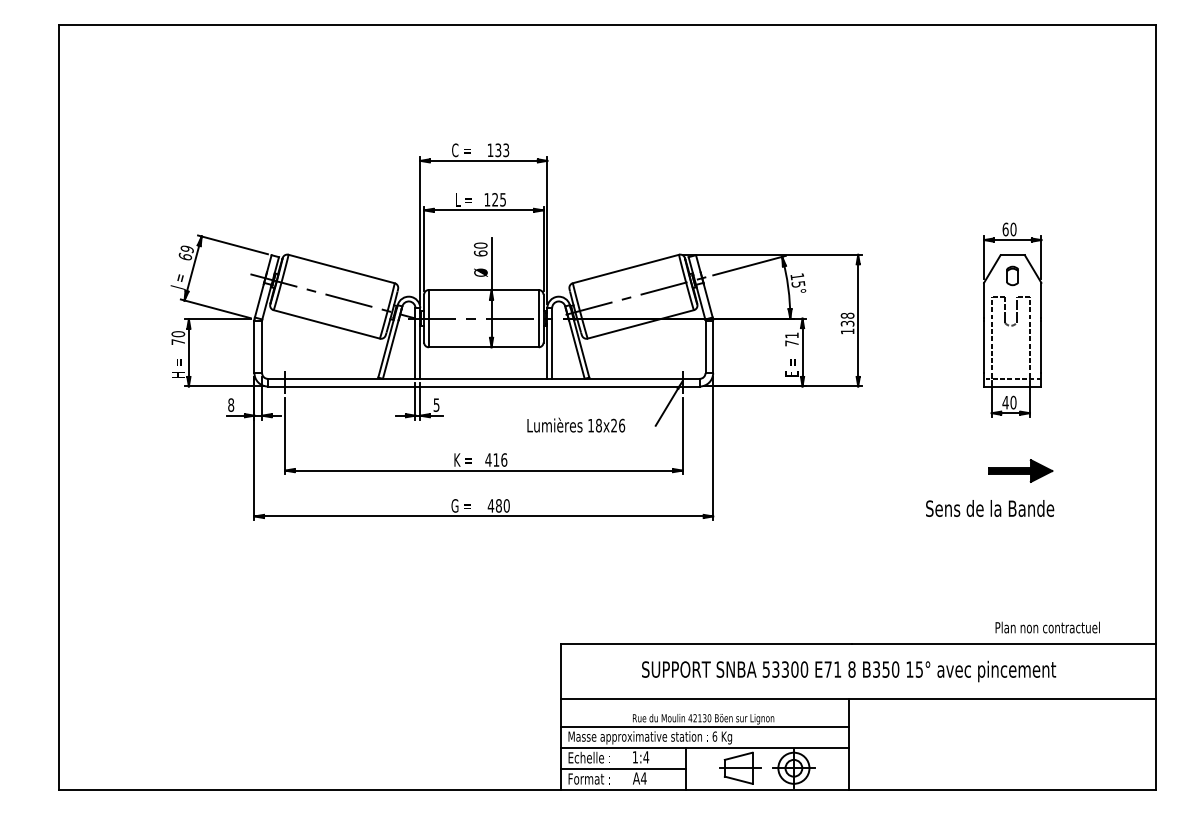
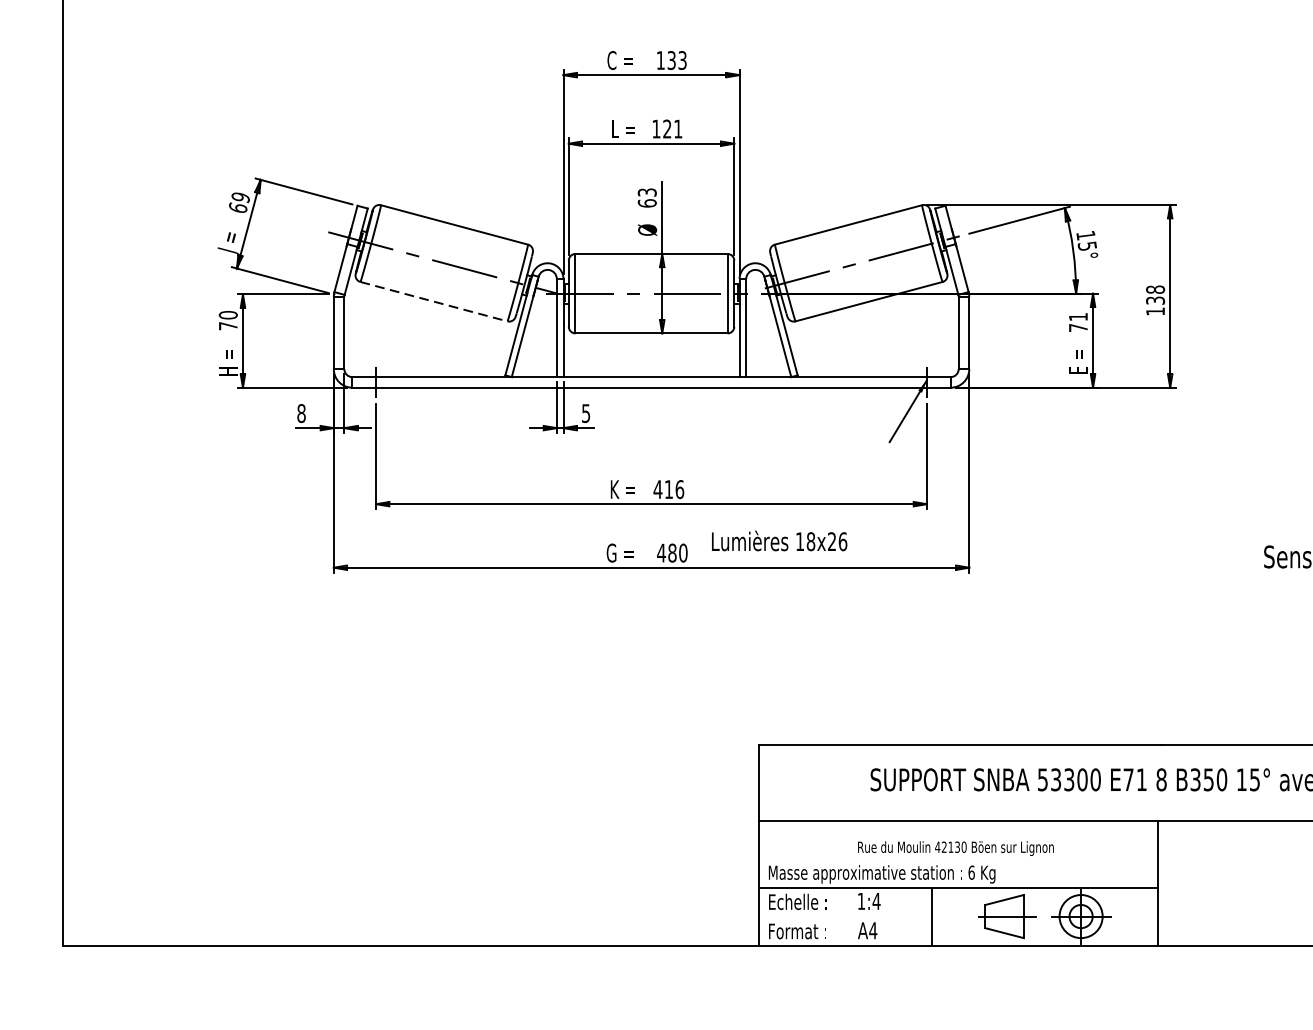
text: (502, 199) -> (677, 128), 125 -> 121
text: (480, 245) -> (646, 192), 60 -> 63
line: (326, 324) -> (433, 301), solid -> dashed
text: (576, 424) -> (779, 540), moved
line: (705, 726) -> (958, 858), removed
line: (623, 768) -> (845, 916), removed

